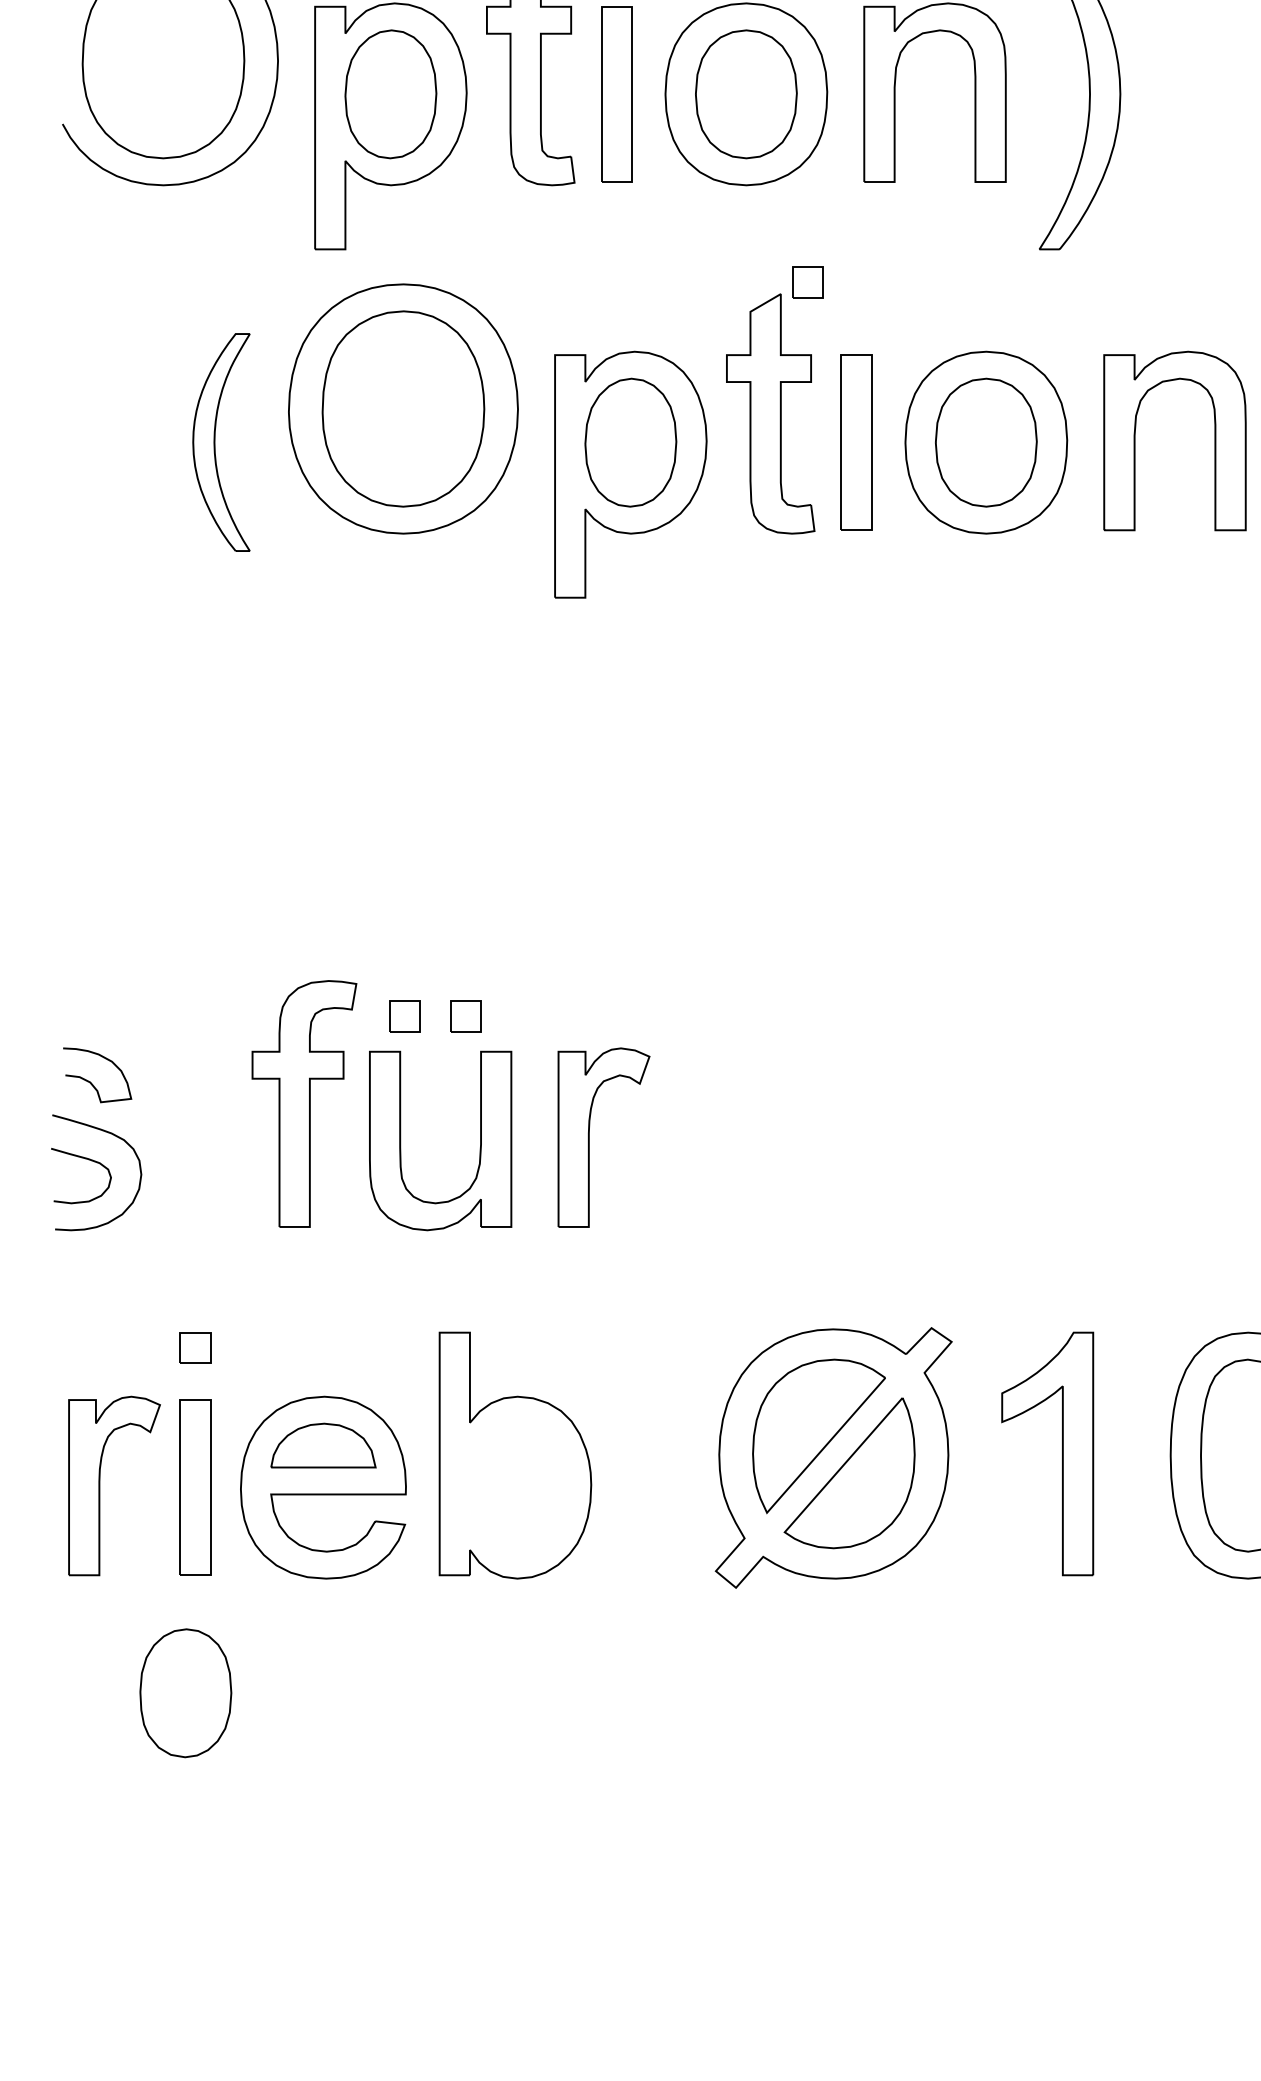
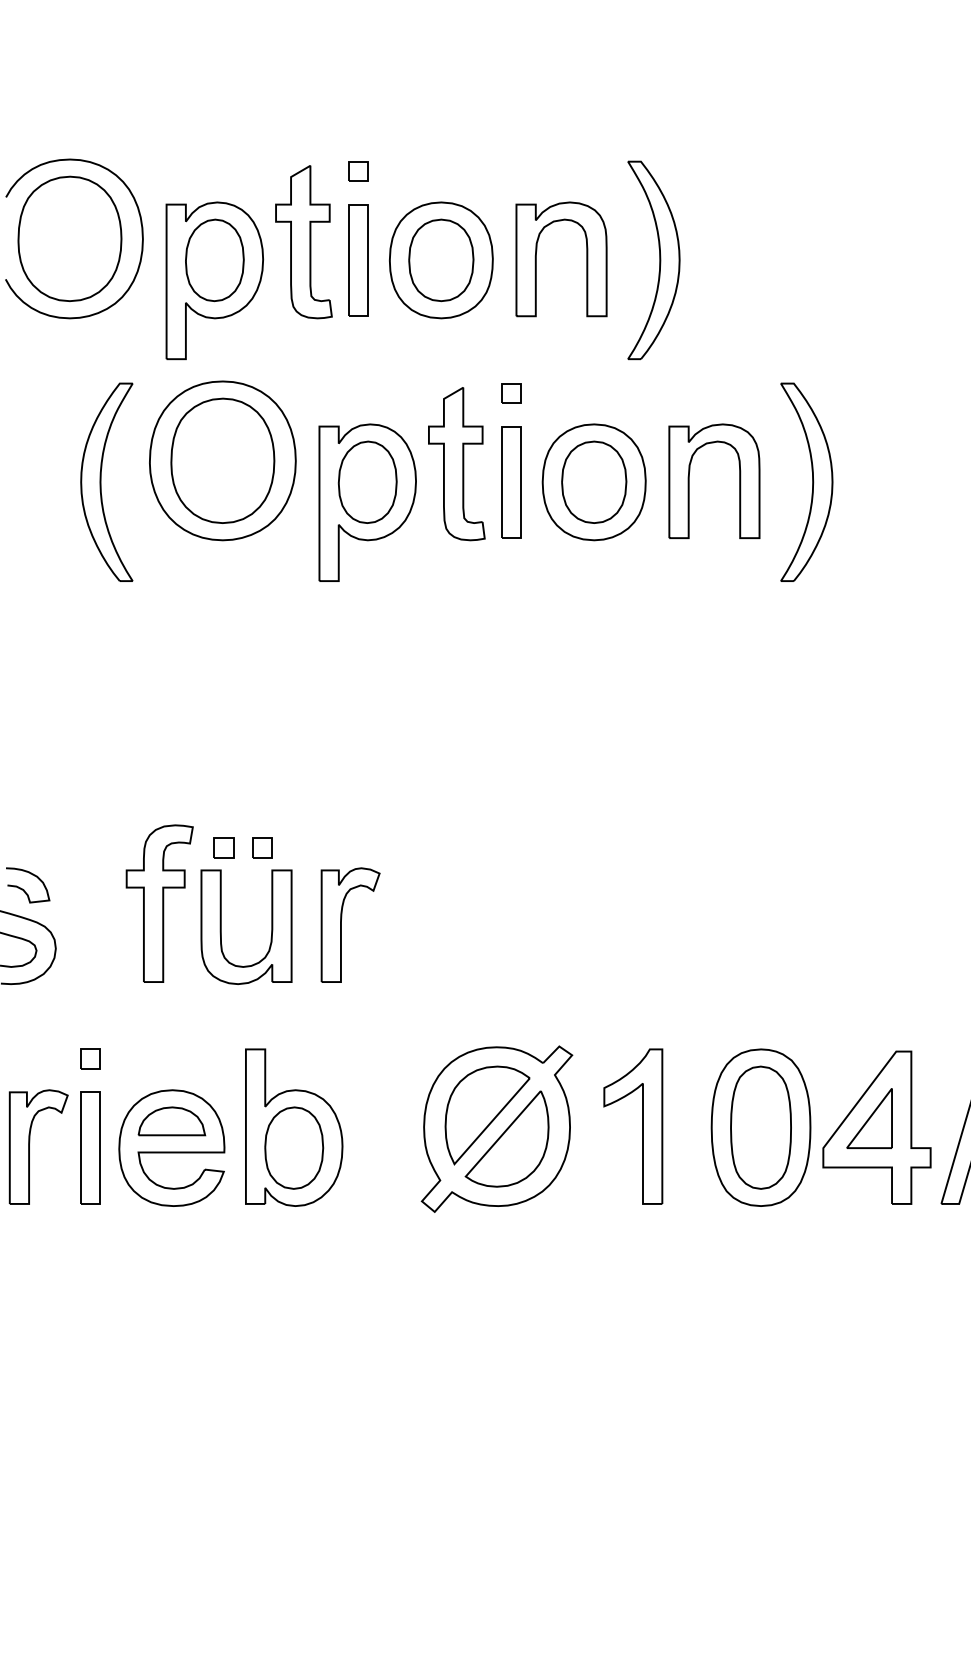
part: (807, 282) -> (511, 393), moved
part: (220, 441) -> (106, 481), size x1.43
part: (186, 1692) -> (294, 1147), moved

